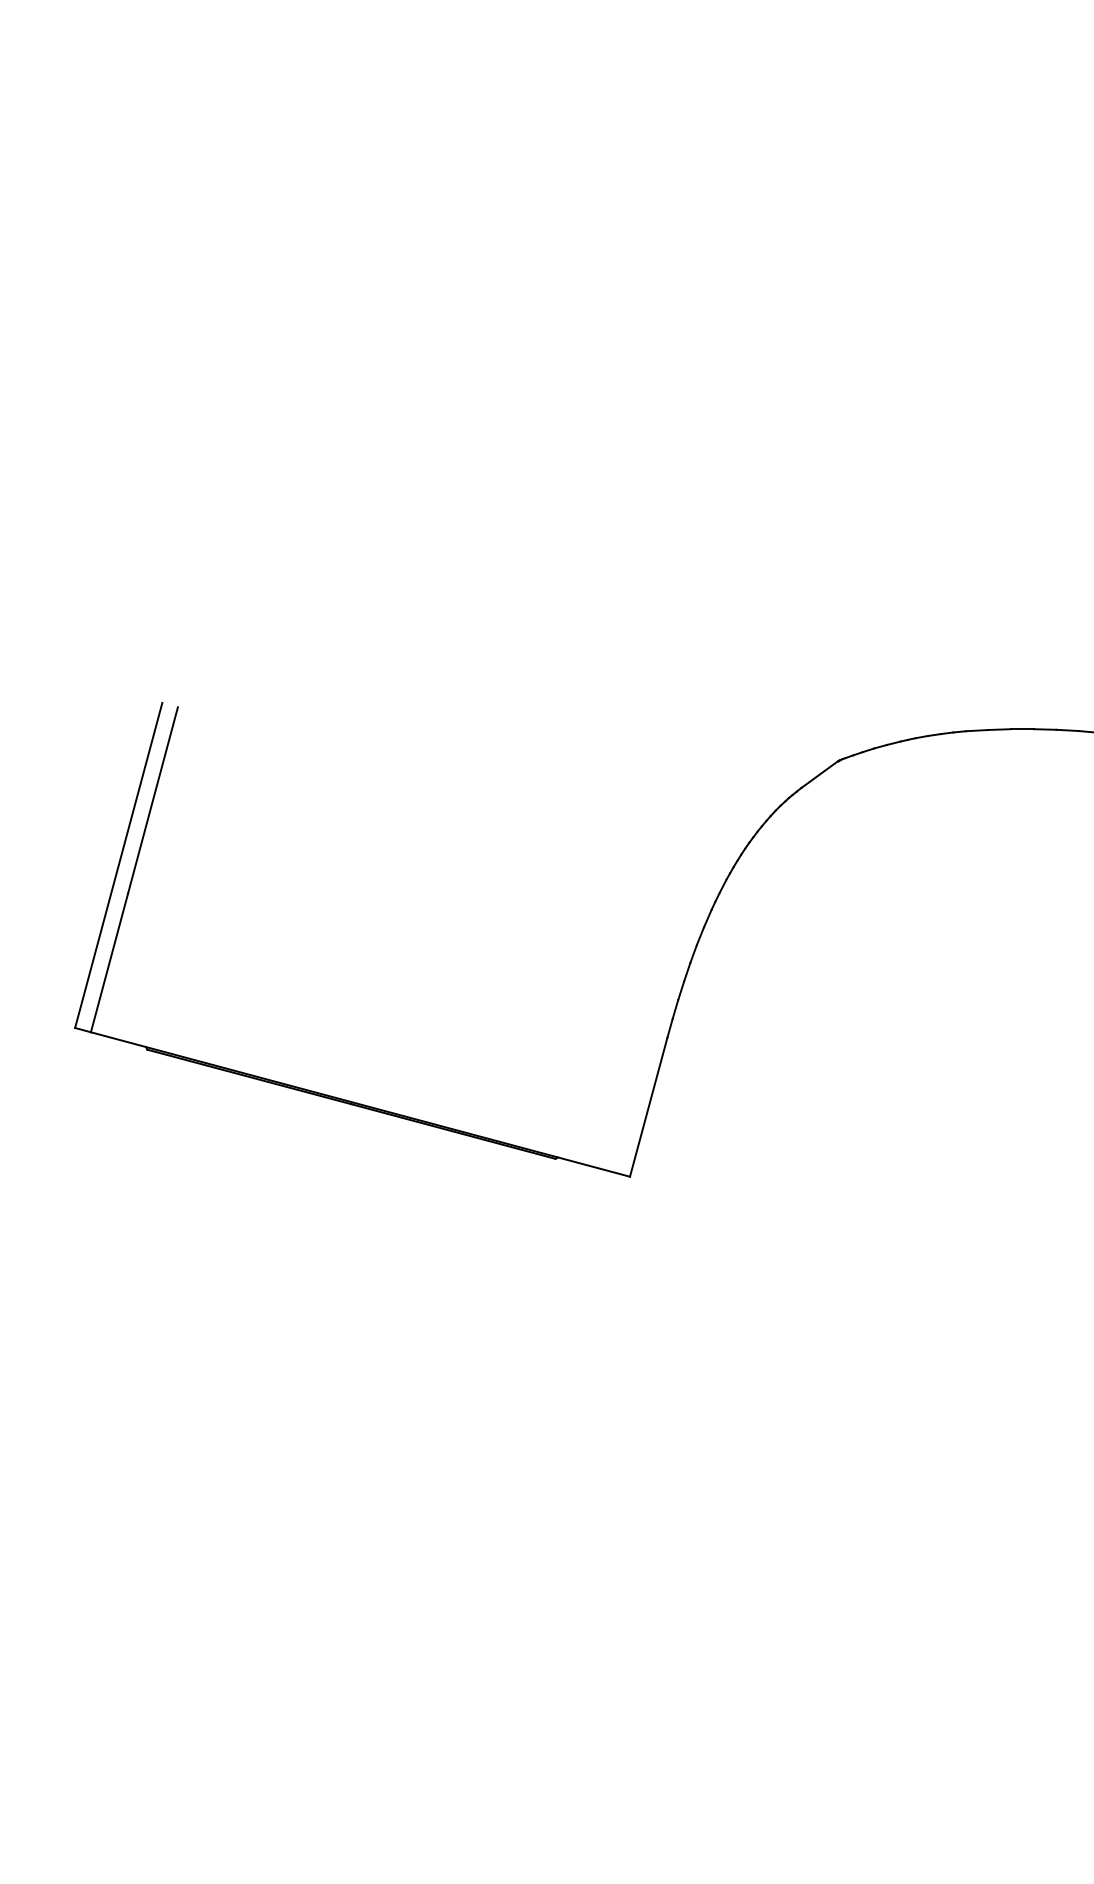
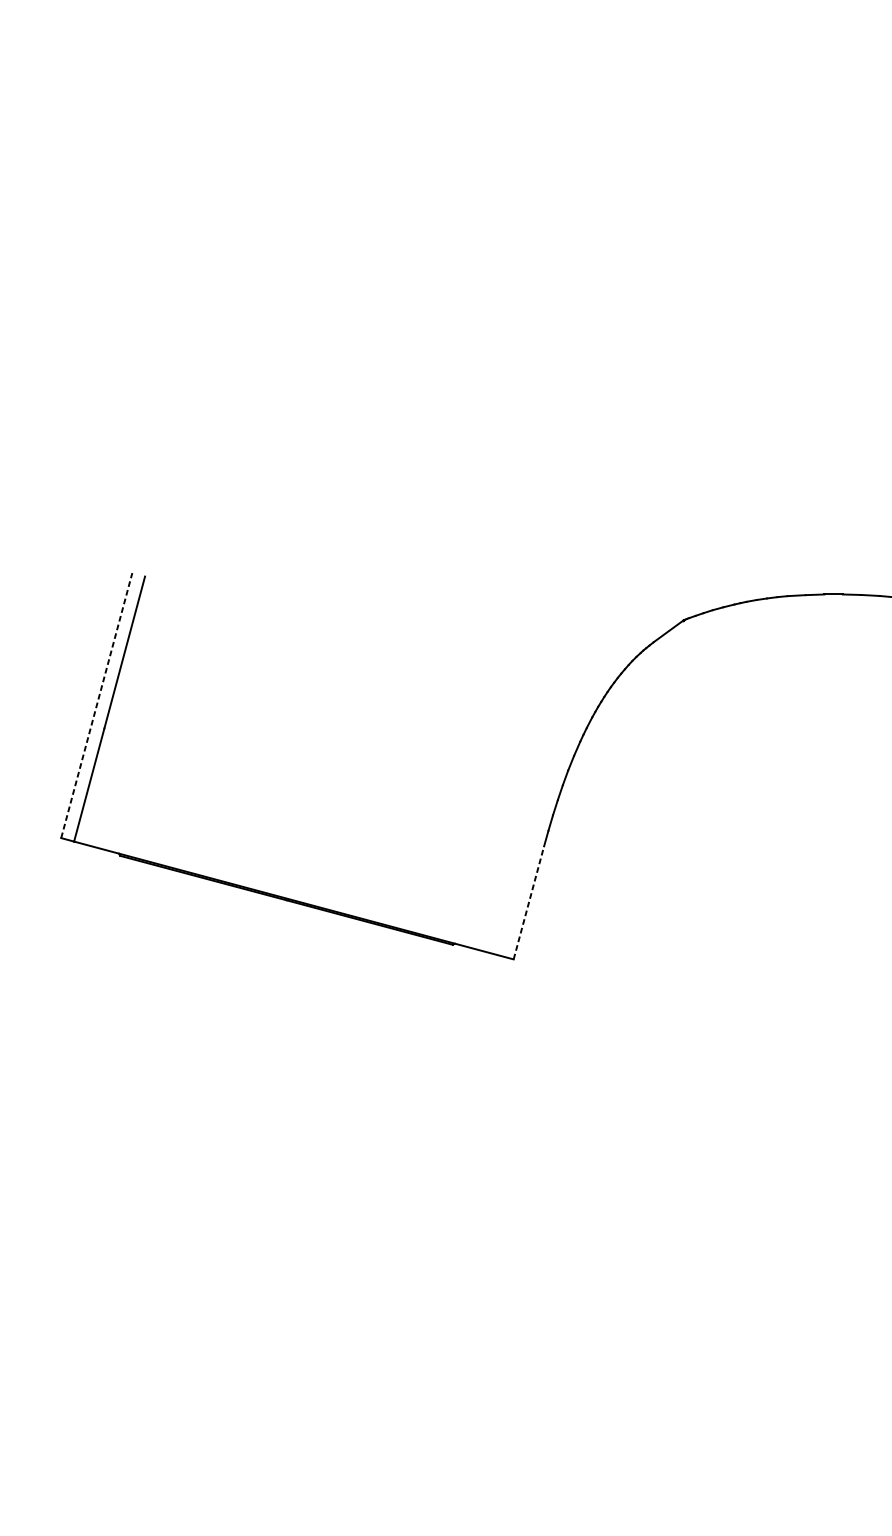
line: (118, 864) -> (96, 704), solid -> dashed
line: (648, 1107) -> (528, 902), solid -> dashed

